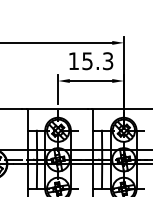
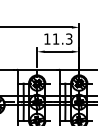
text: (86, 60) -> (55, 38), 15.3 -> 11.3

